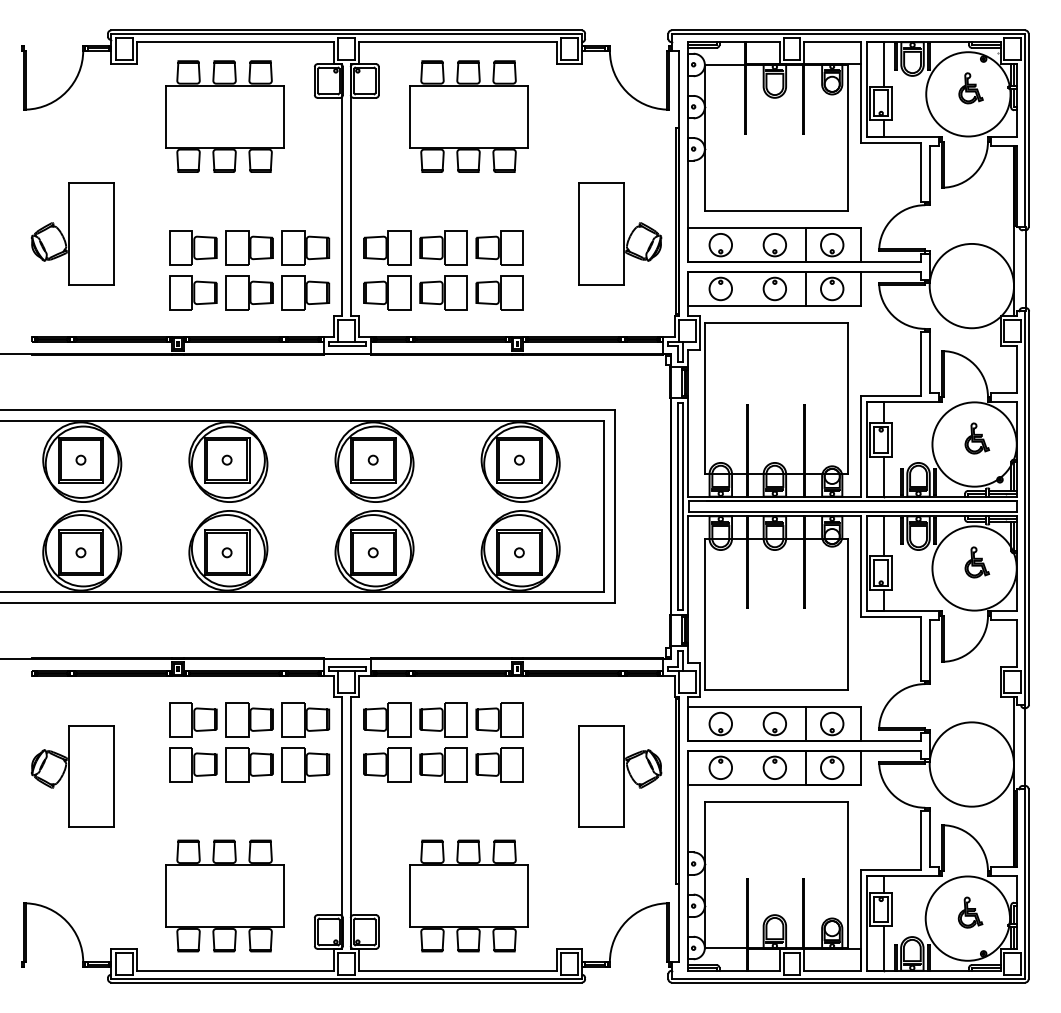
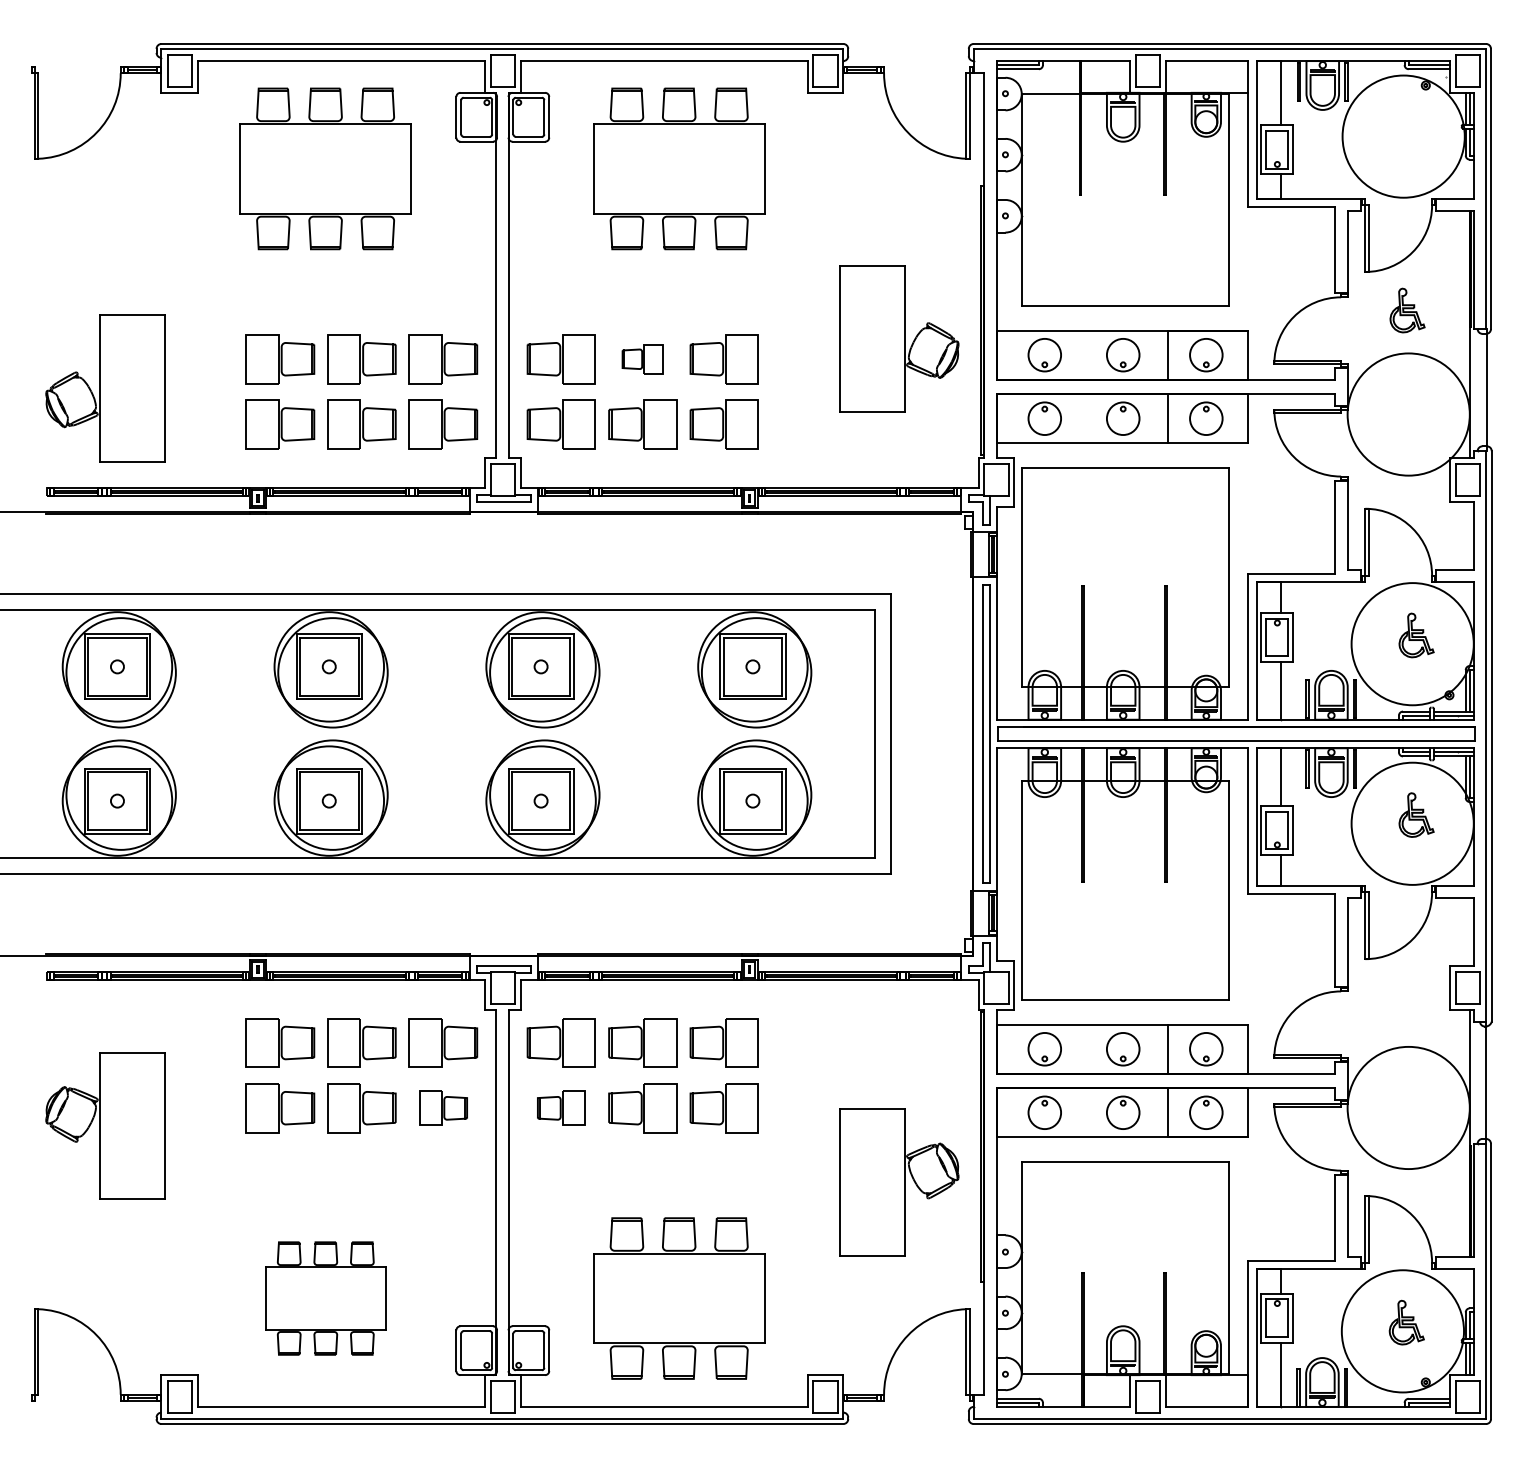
part: (970, 88) -> (1406, 310), moved
part: (72, 233) -> (105, 387), moved
part: (443, 247) -> (642, 358), size x0.6
part: (305, 764) -> (442, 1107), size x0.7
part: (387, 764) -> (561, 1107), size x0.7
part: (620, 776) -> (899, 1181), moved
part: (224, 895) -> (325, 1297), size x0.7

